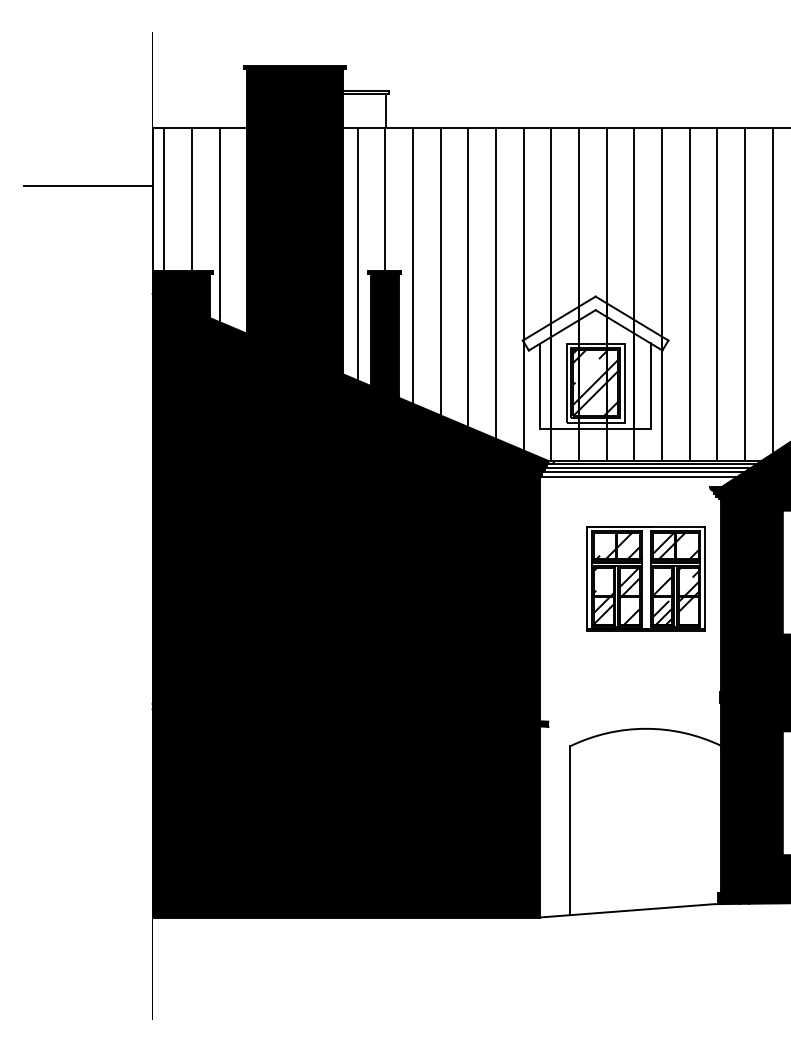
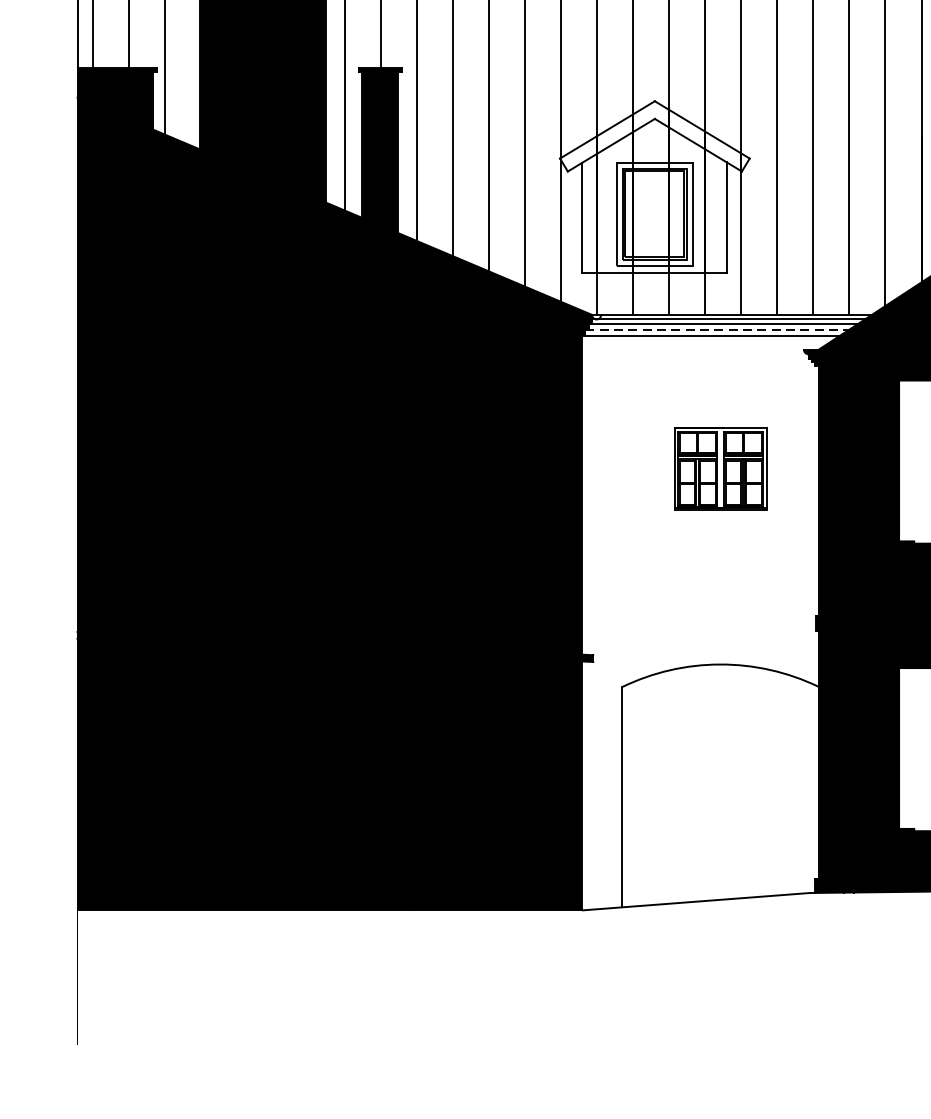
hatch: (595, 383) -> (654, 214), removed
line: (643, 472) -> (717, 330), solid -> dashed
part: (645, 578) -> (719, 468), size x0.6

